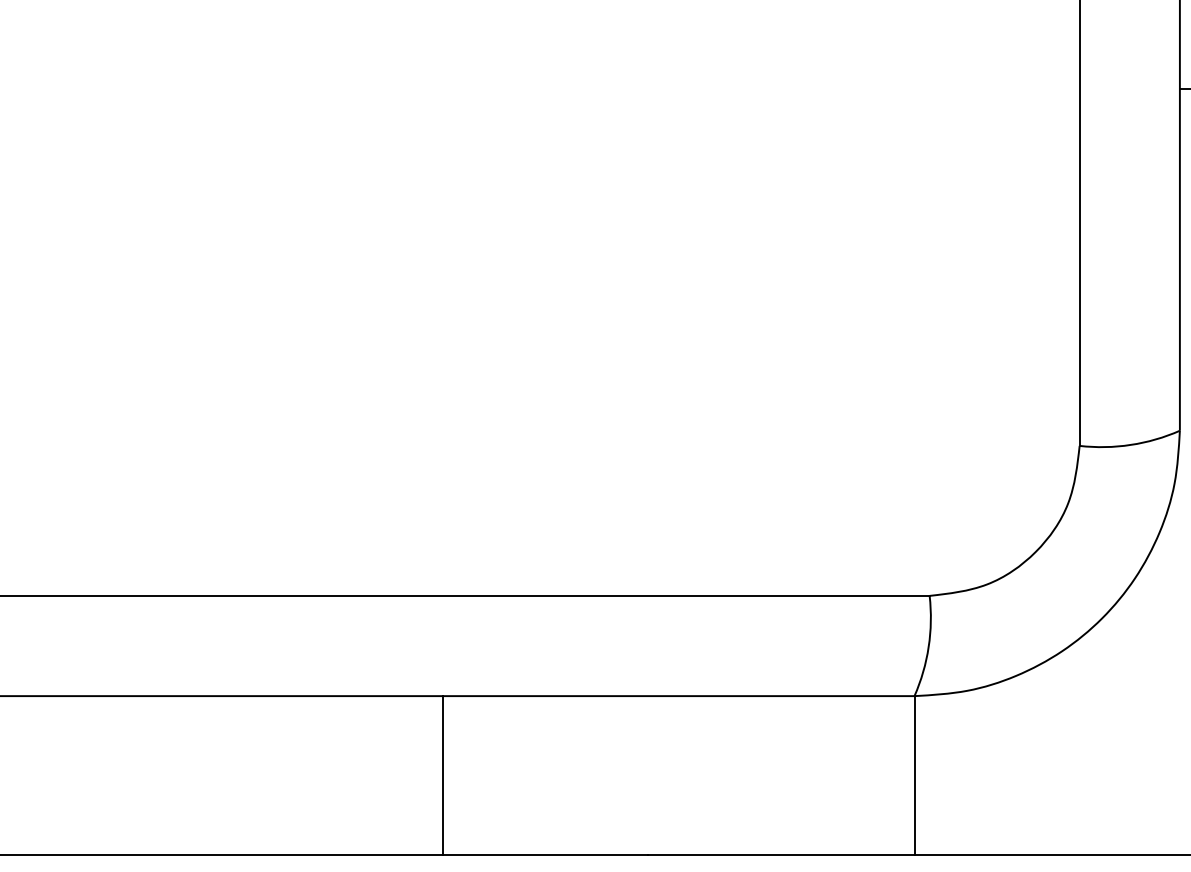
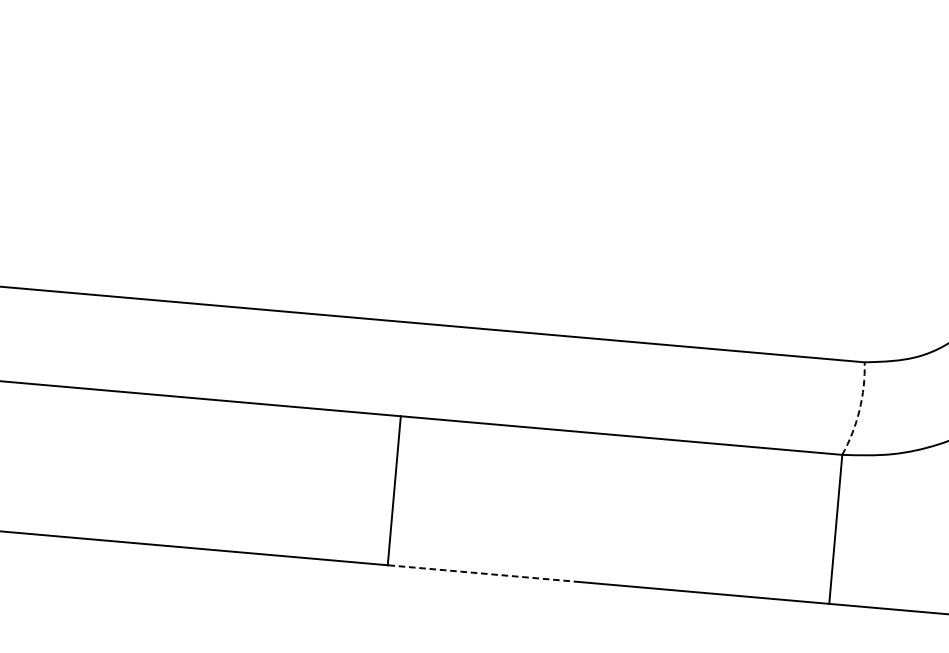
arc: (928, 647) -> (859, 410), solid -> dashed
line: (545, 855) -> (483, 573), solid -> dashed

